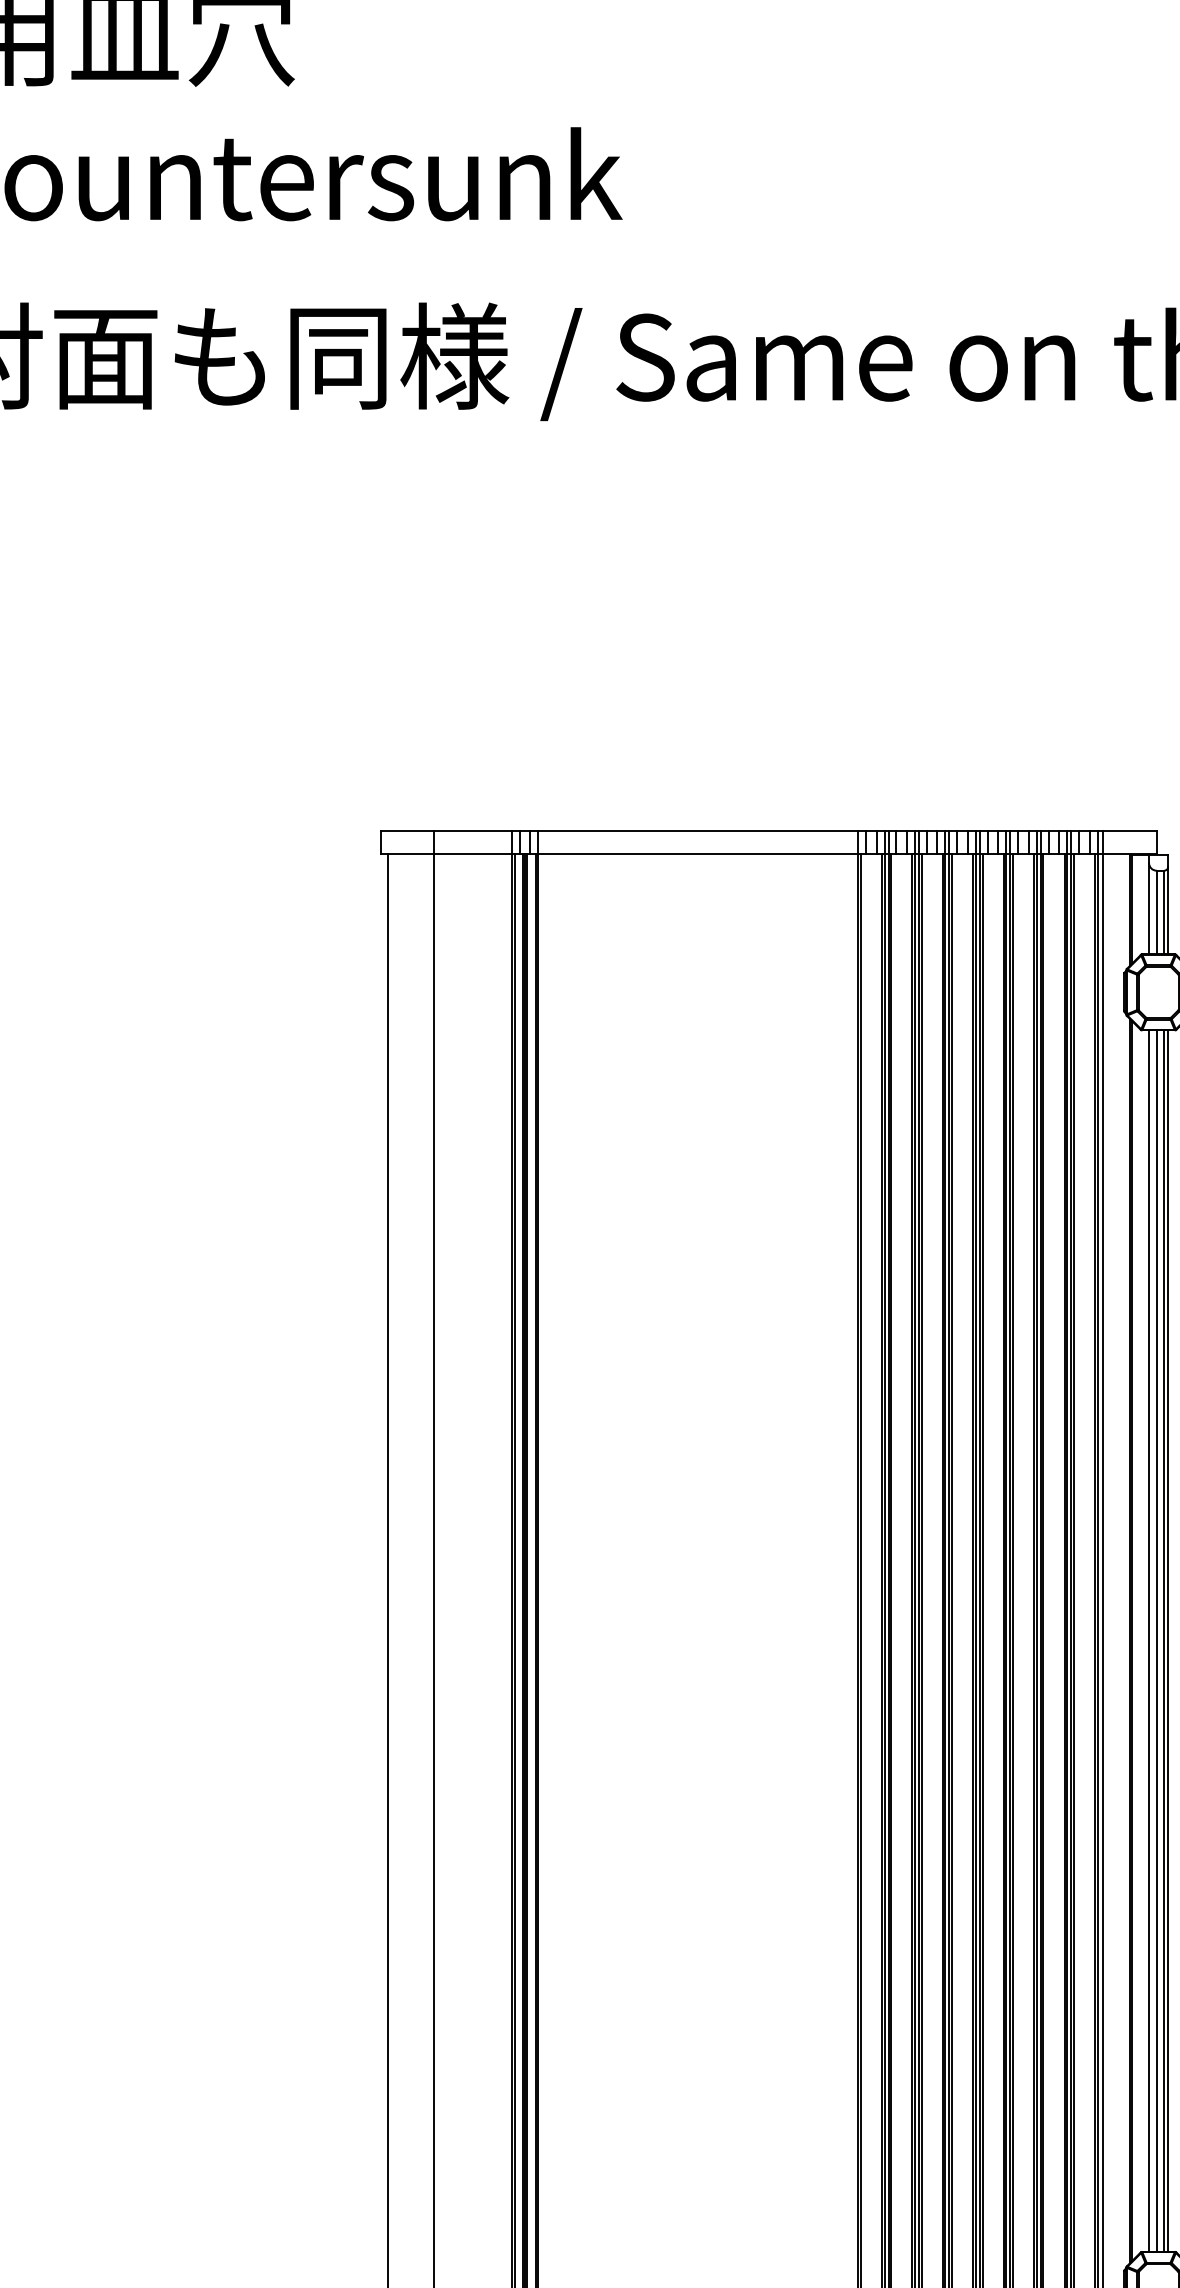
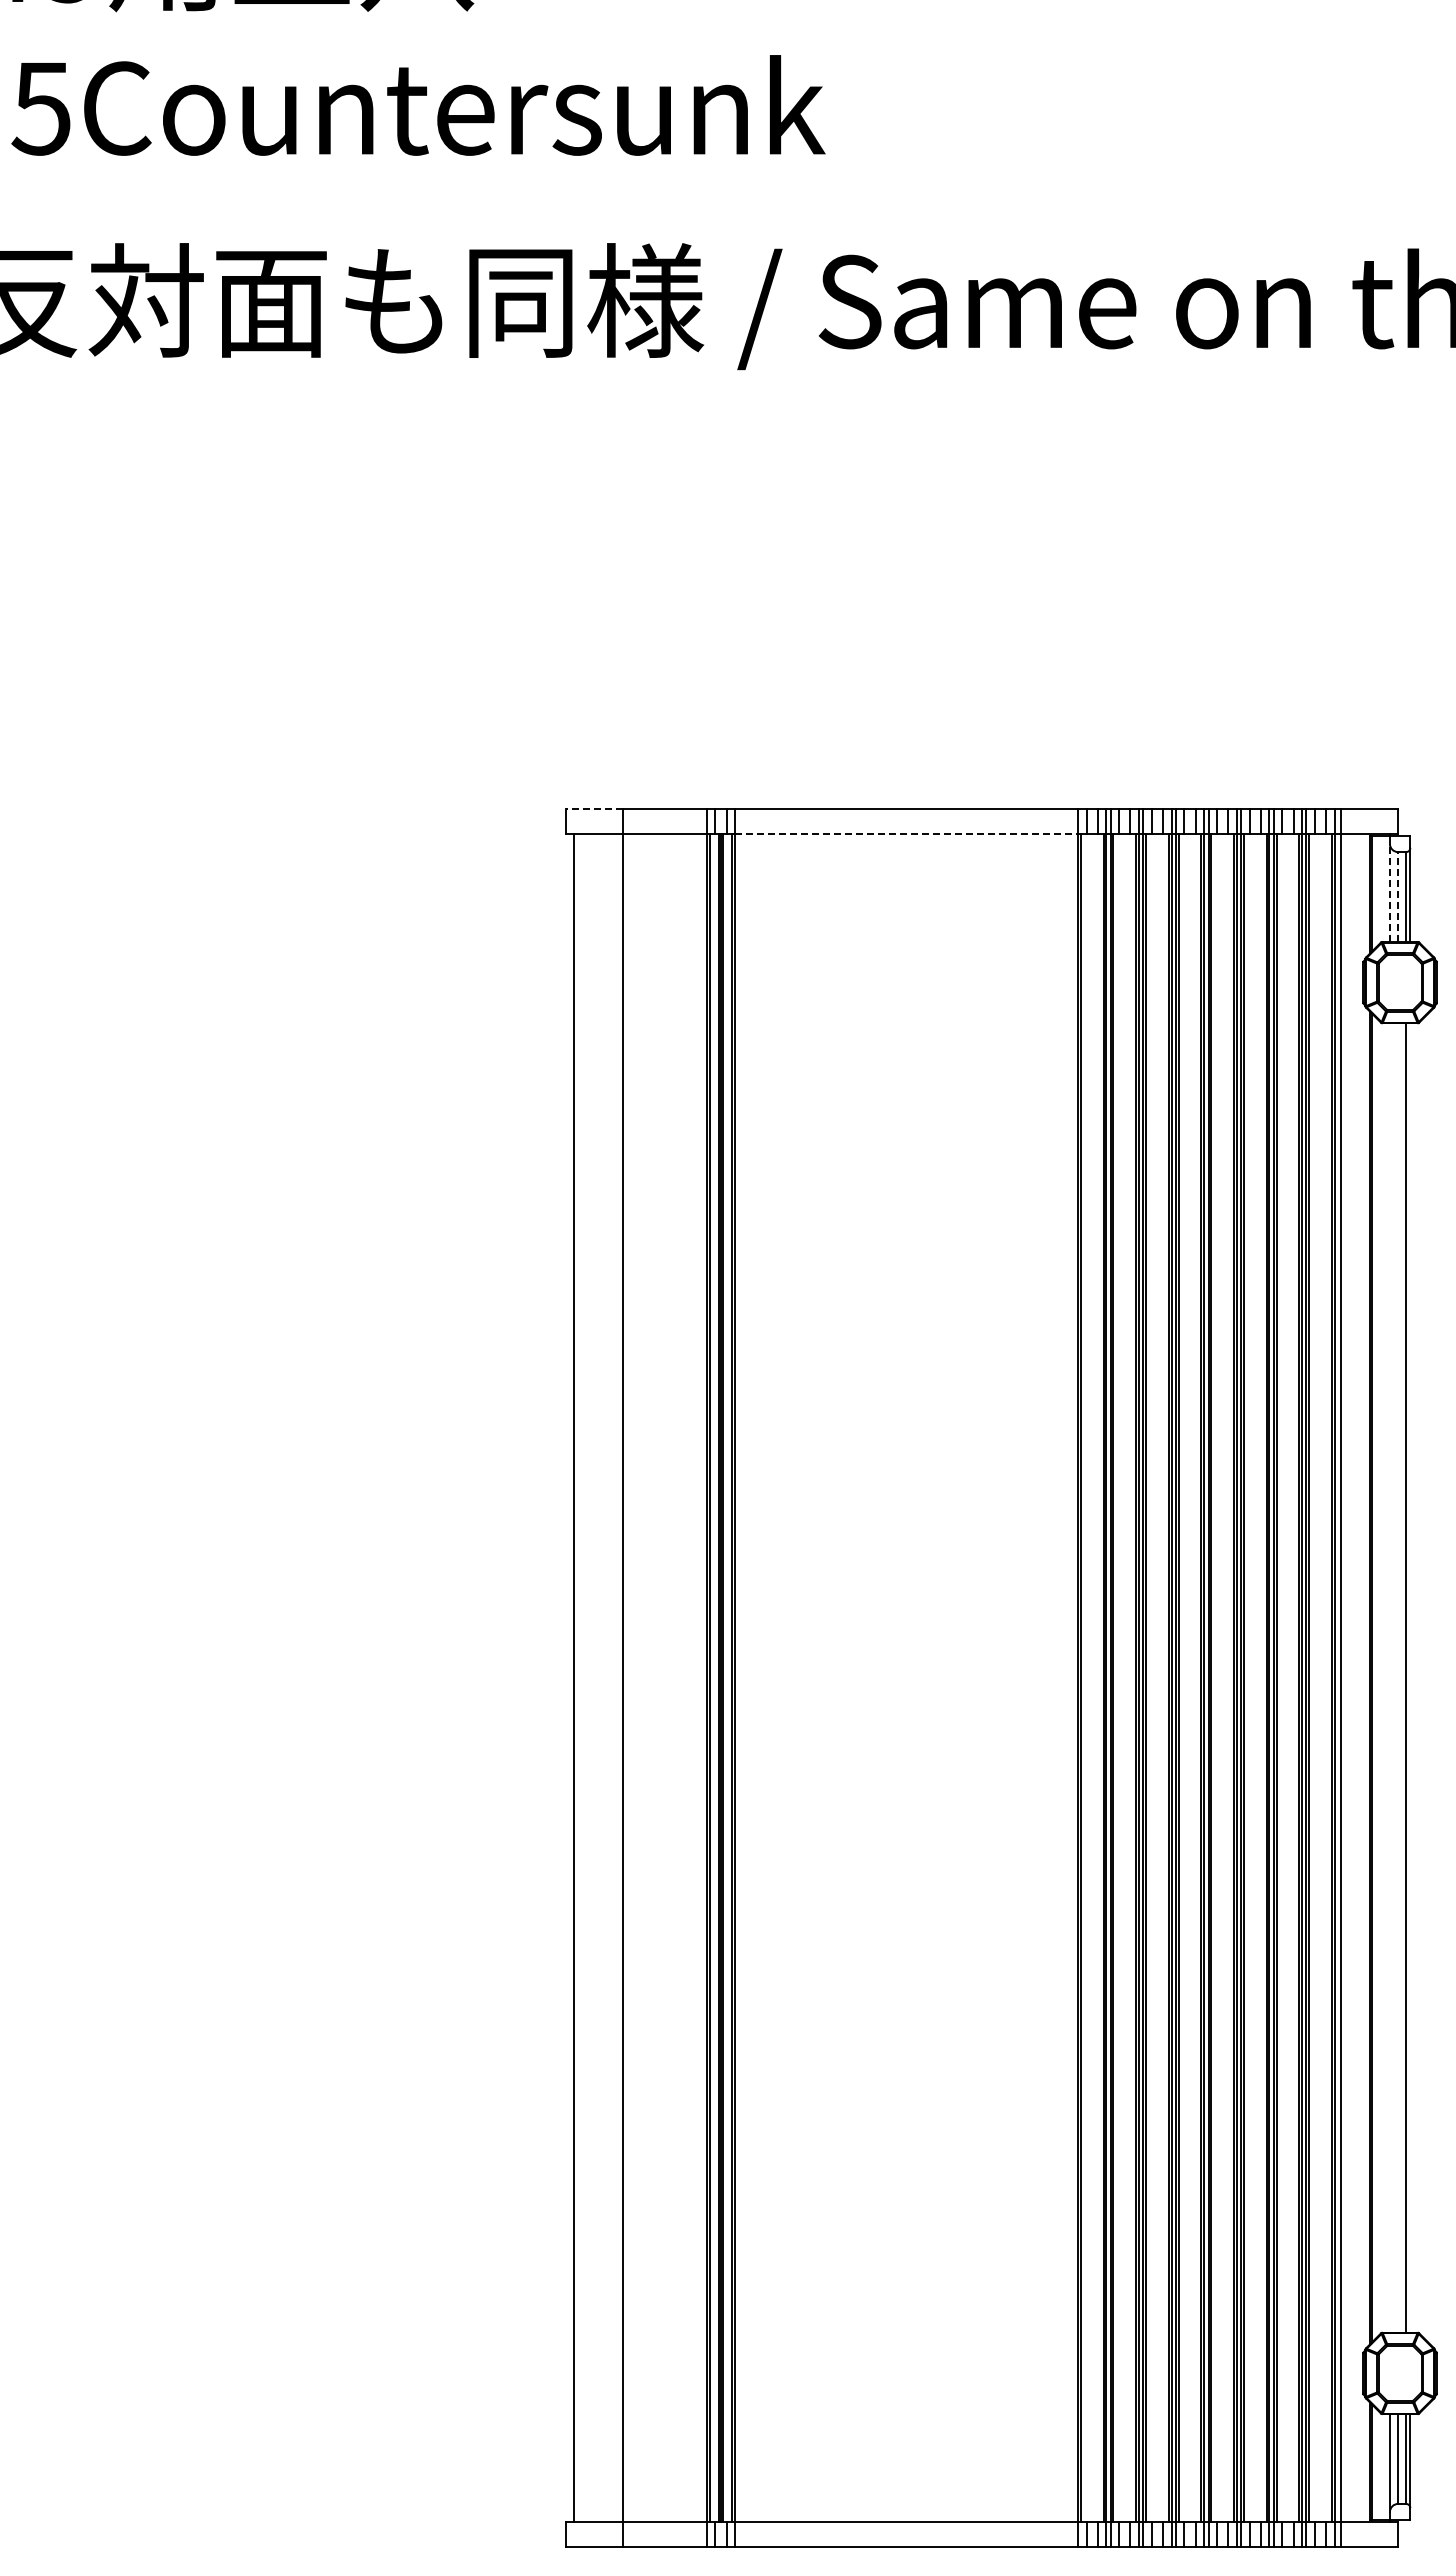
line: (407, 830) -> (594, 809), solid -> dashed
line: (699, 853) -> (907, 833), solid -> dashed
line: (1148, 908) -> (1389, 892), solid -> dashed
line: (1157, 912) -> (1398, 896), solid -> dashed
line: (1148, 1640) -> (1389, 1677), removed
line: (1157, 1640) -> (1398, 1677), removed
line: (1168, 1640) -> (1410, 1677), removed

